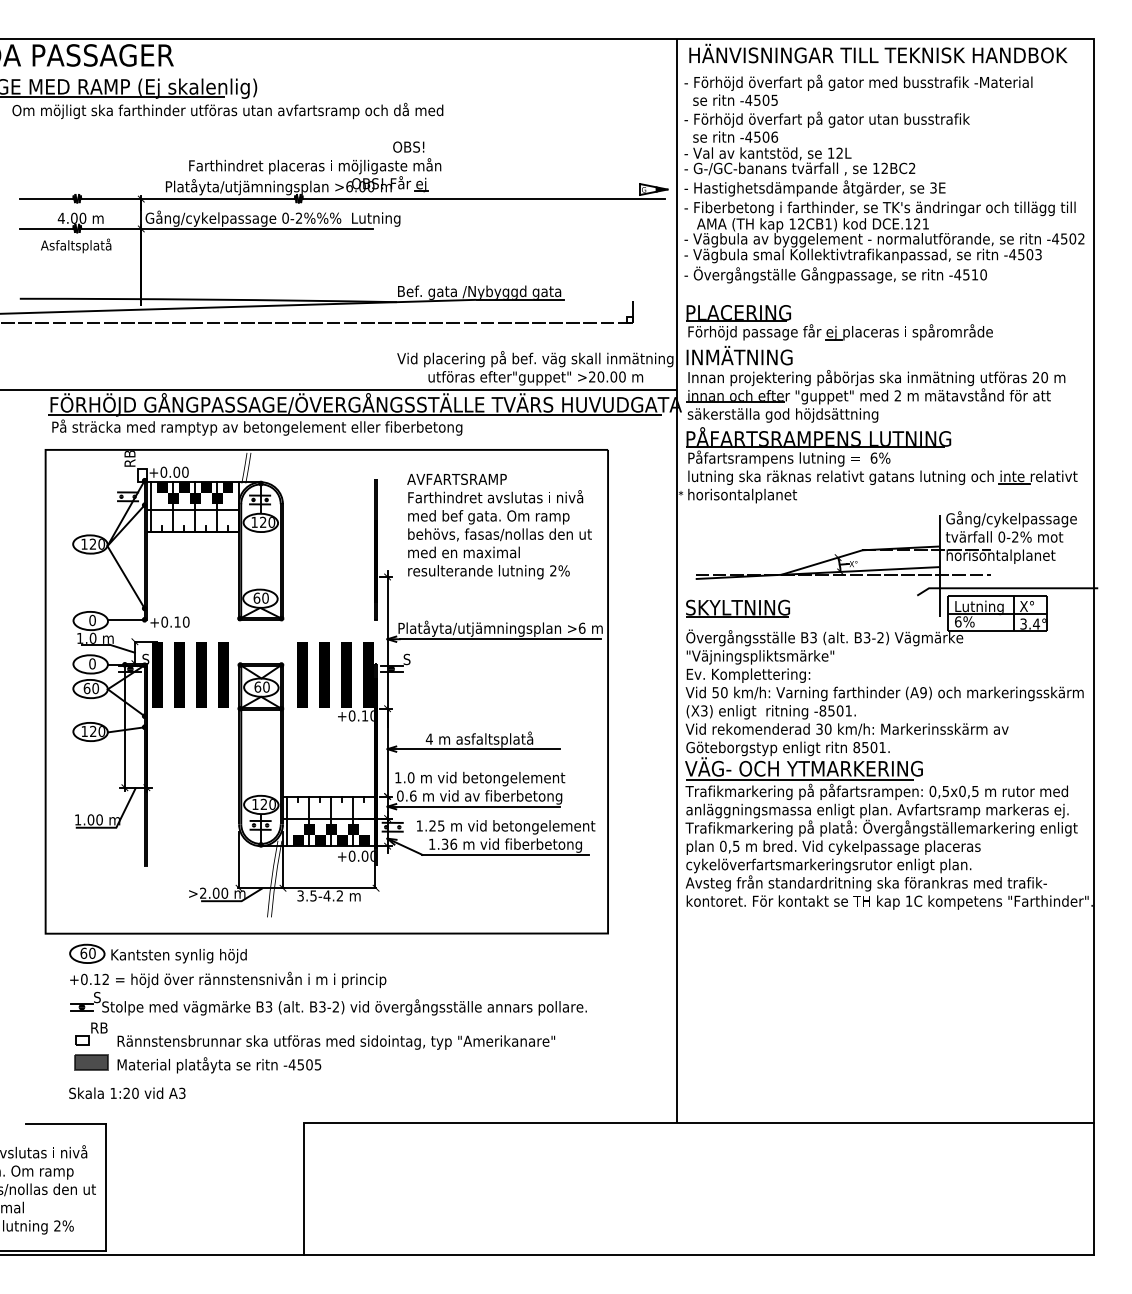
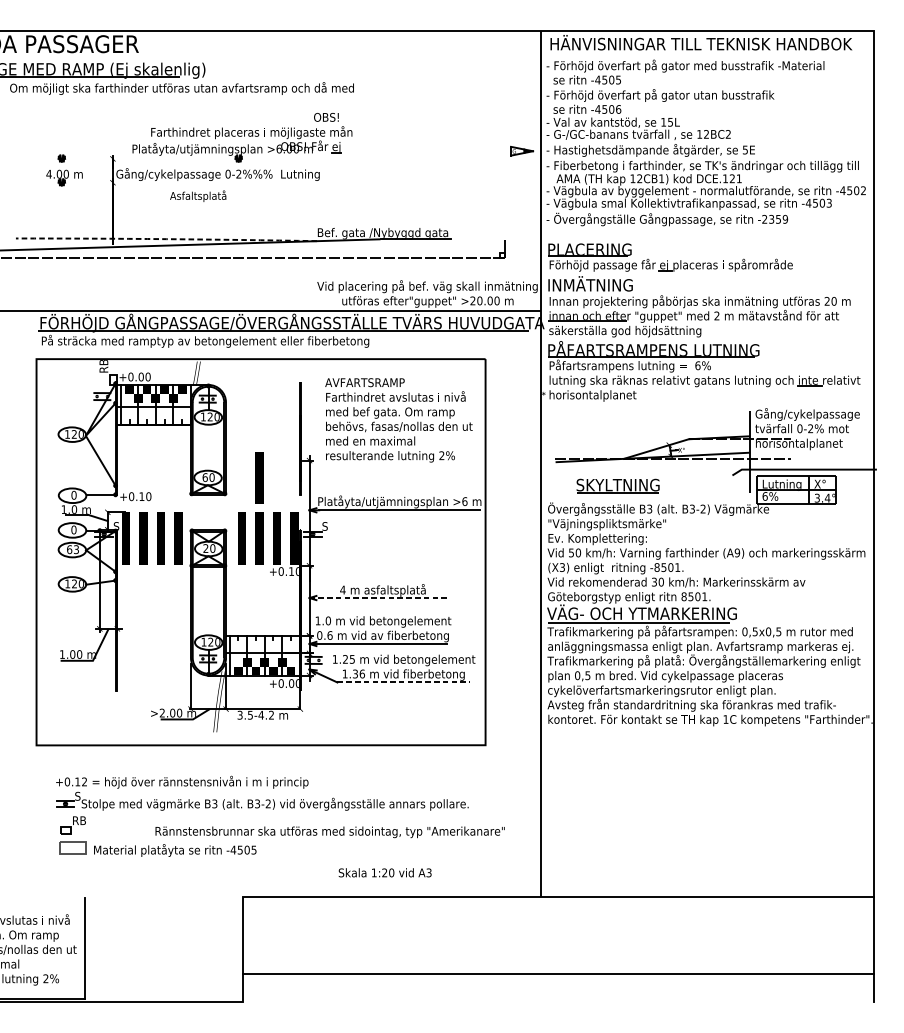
text: (839, 152) -> (670, 121), 12L -> 15L
text: (933, 186) -> (745, 148), 3E -> 5E
line: (46, 199) -> (37, 159), removed
line: (187, 199) -> (149, 159), removed
line: (483, 199) -> (386, 159), removed
line: (46, 228) -> (37, 182), removed
line: (227, 228) -> (181, 182), removed
text: (76, 245) -> (198, 195), moved
text: (970, 274) -> (774, 219), -4510 -> -2359
arc: (208, 299) -> (166, 239), solid -> dashed
line: (324, 598) -> (259, 477), added
part: (737, 608) -> (617, 485), moved
text: (257, 686) -> (205, 548), 60 -> 20
text: (95, 688) -> (76, 549), 60 -> 63
line: (474, 749) -> (378, 598), solid -> dashed
line: (506, 854) -> (404, 682), solid -> dashed
part: (157, 953) -> (125, 761), removed
text: (336, 1042) -> (330, 832), moved
fill: (90, 1062) -> (72, 848), removed
text: (127, 1092) -> (385, 872), moved
line: (66, 1124) -> (53, 897), removed
line: (698, 1255) -> (557, 974), moved

